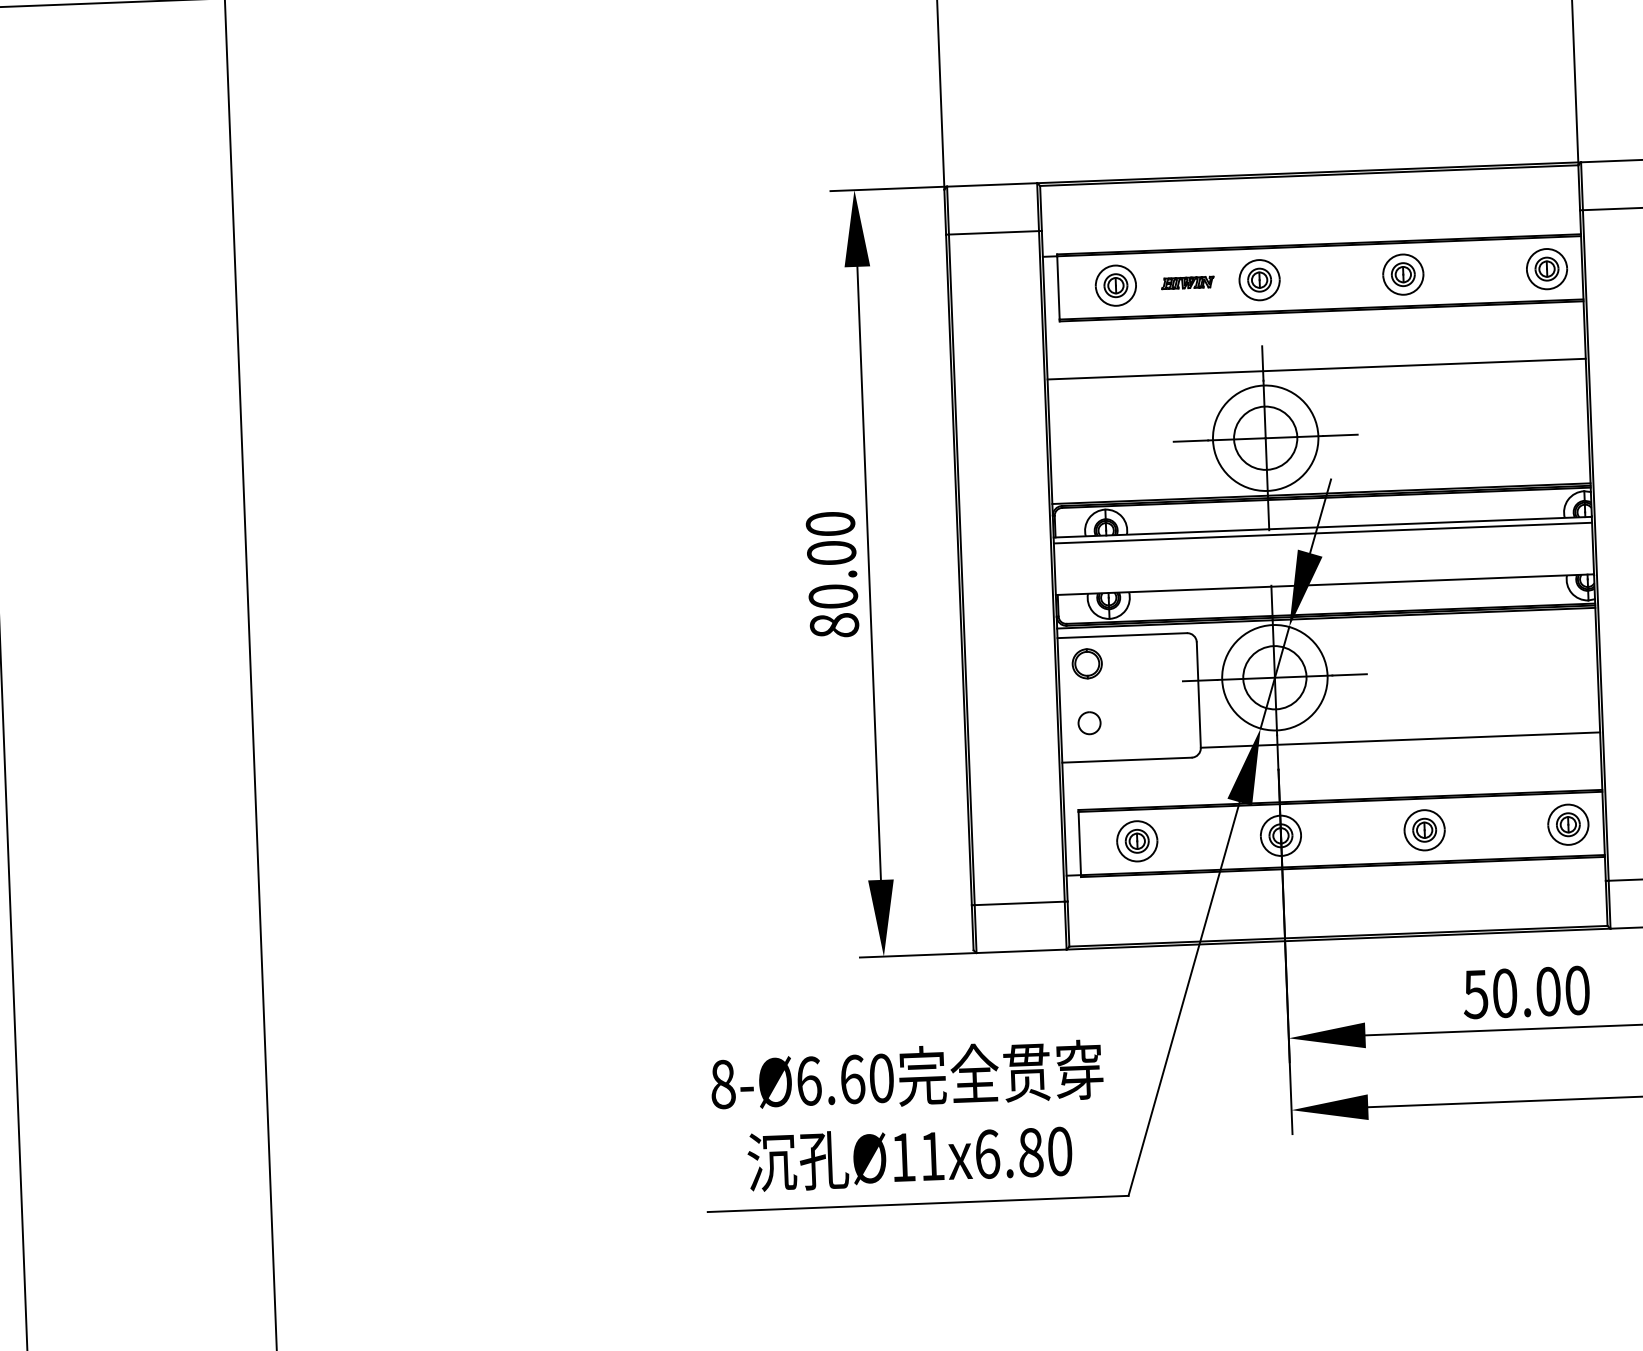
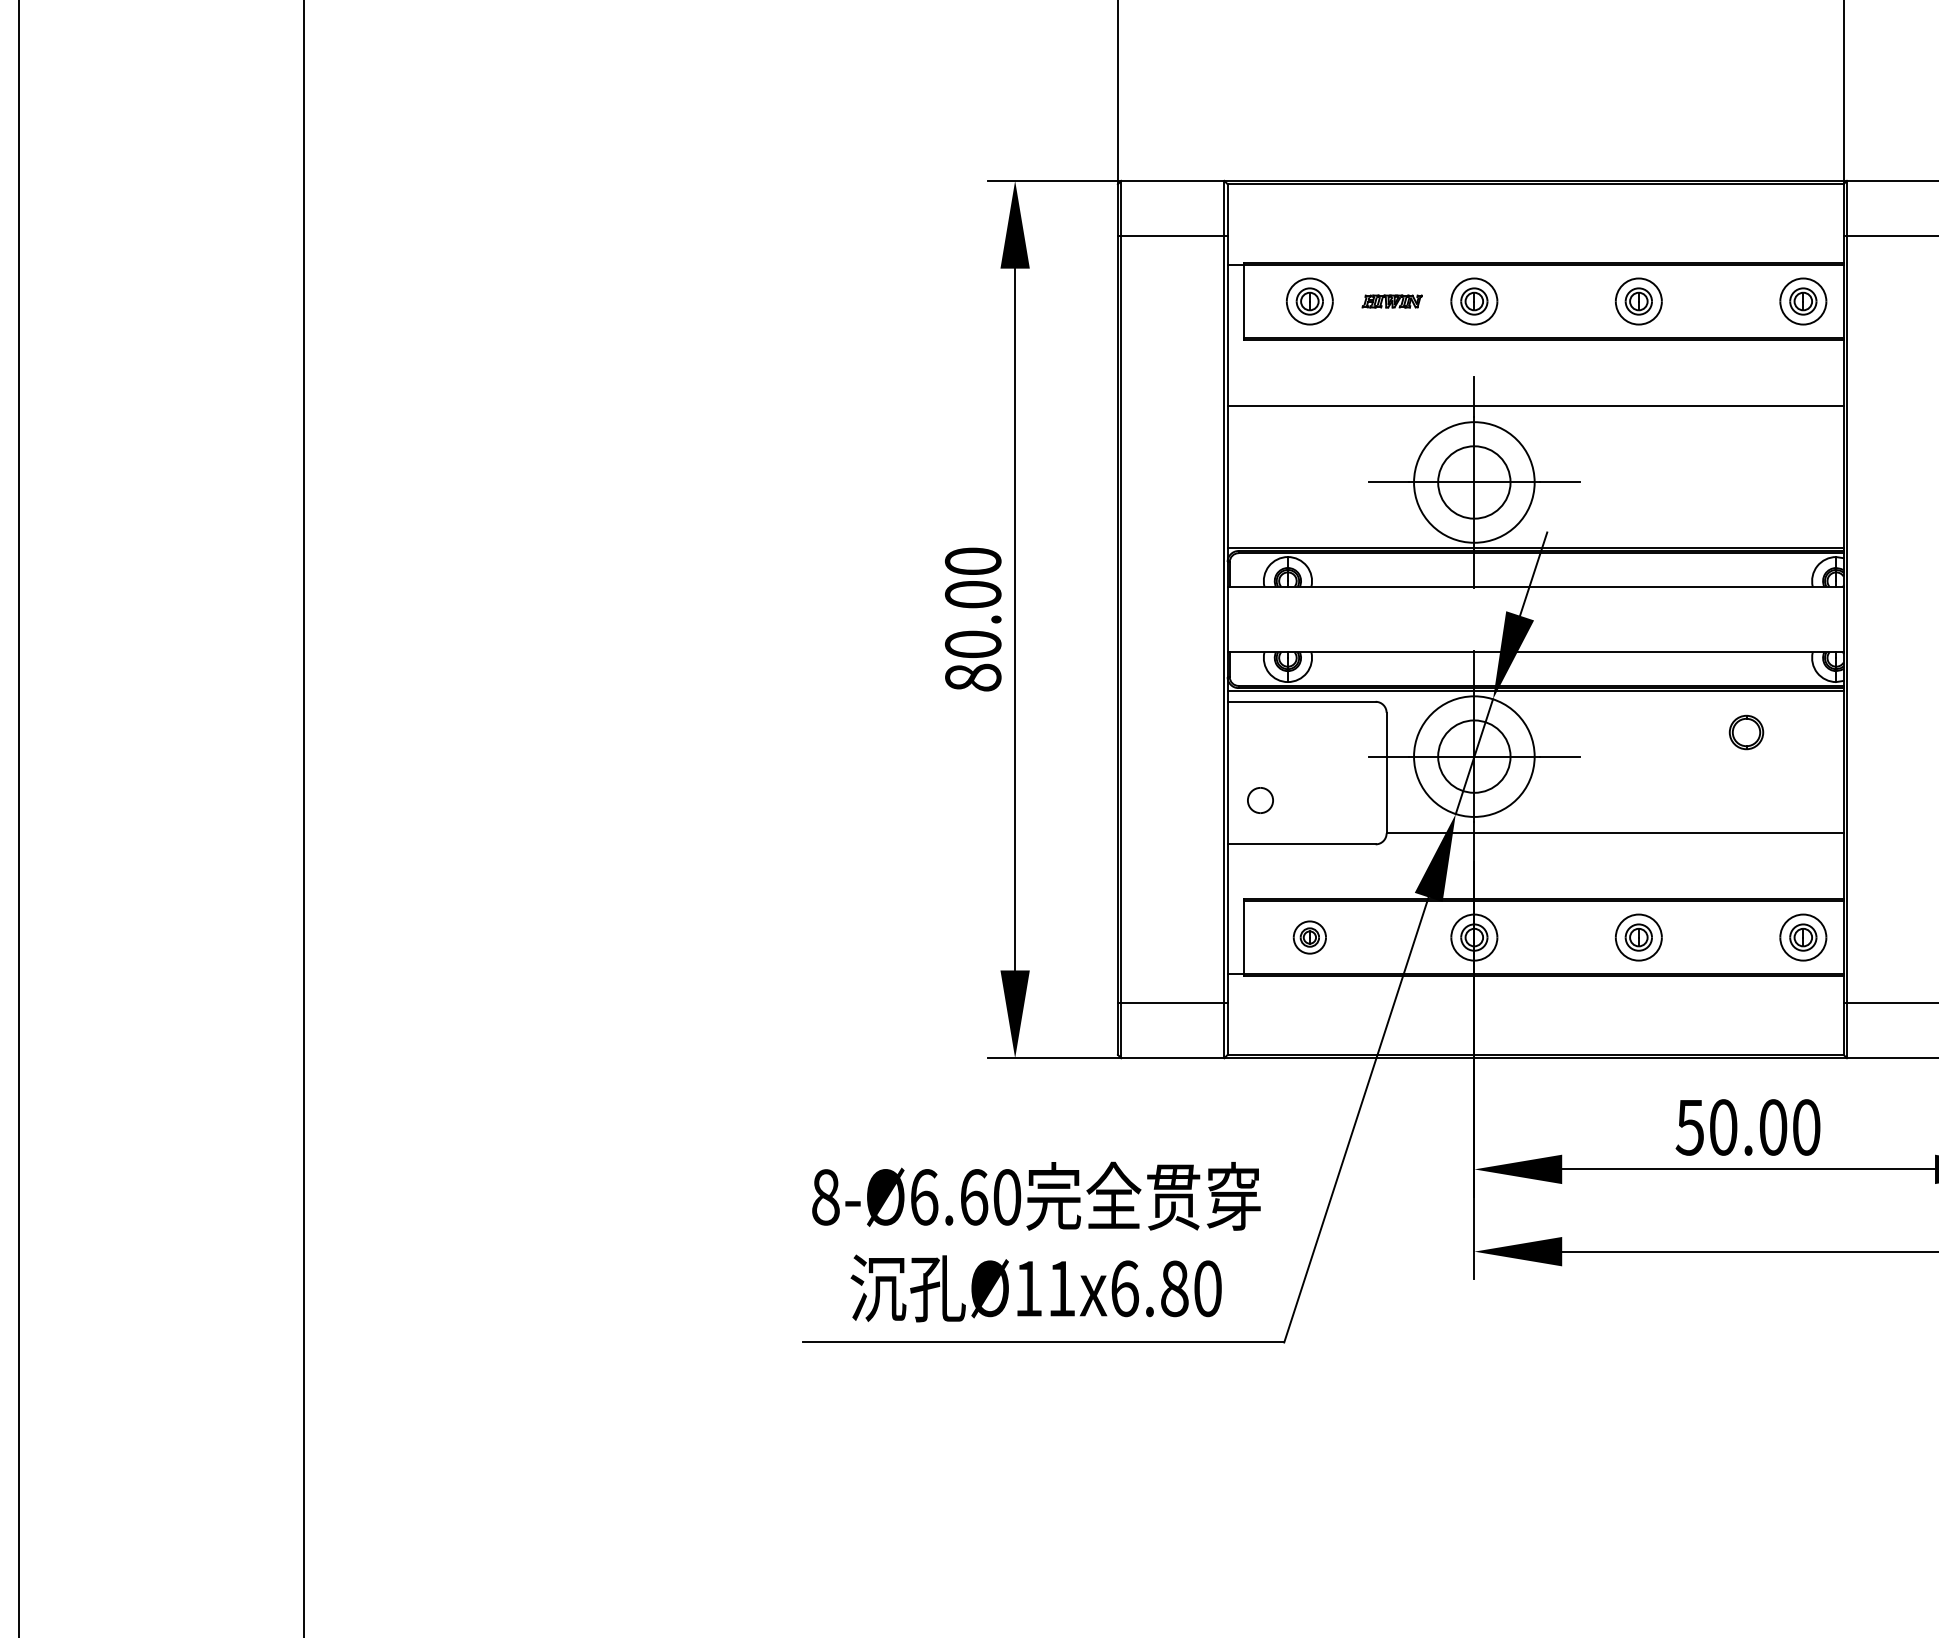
line: (1322, 533) -> (1535, 593), removed
part: (1087, 663) -> (1746, 732), moved
part: (1136, 841) -> (1309, 937), size x0.7

